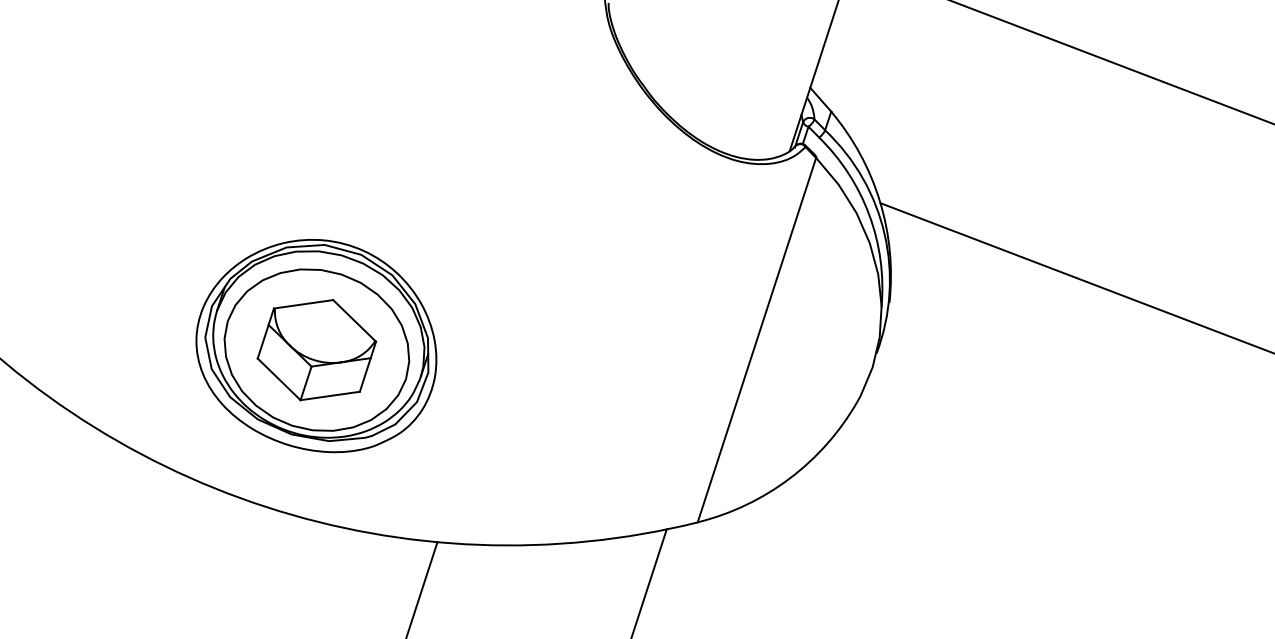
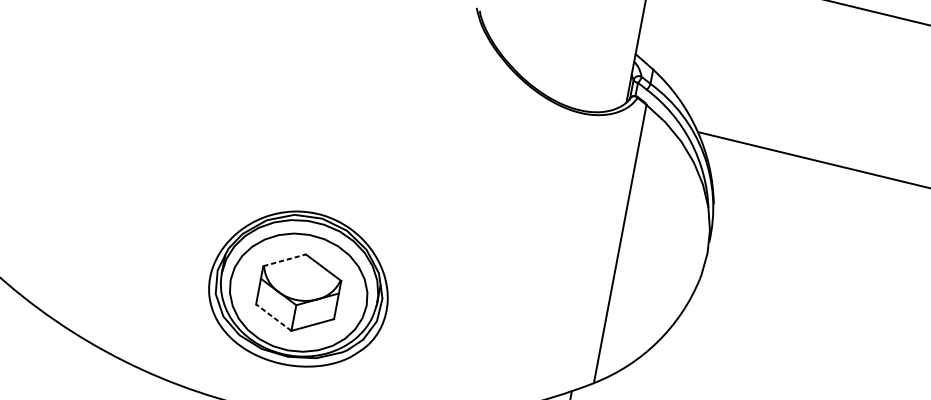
line: (303, 304) -> (284, 260), solid -> dashed
line: (279, 379) -> (274, 317), solid -> dashed

